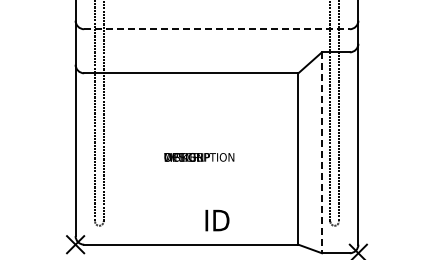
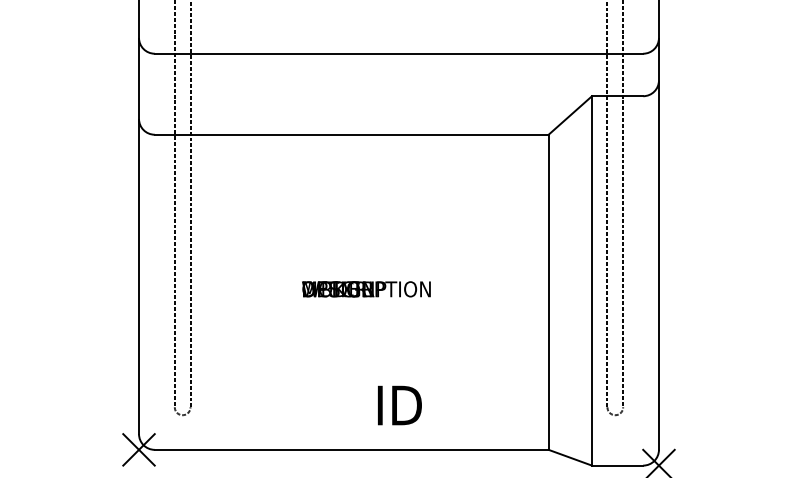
line: (217, 29) -> (399, 54), dashed -> solid
line: (321, 153) -> (591, 282), dashed -> solid

